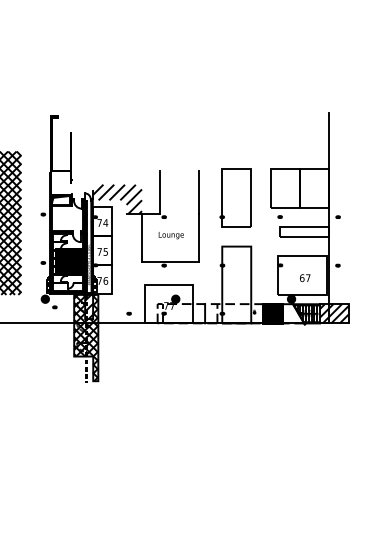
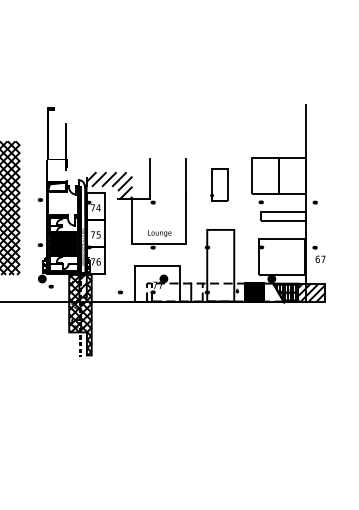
part: (235, 197) -> (219, 184), size x0.6
text: (171, 235) -> (159, 233), moved
text: (305, 277) -> (320, 258), moved

